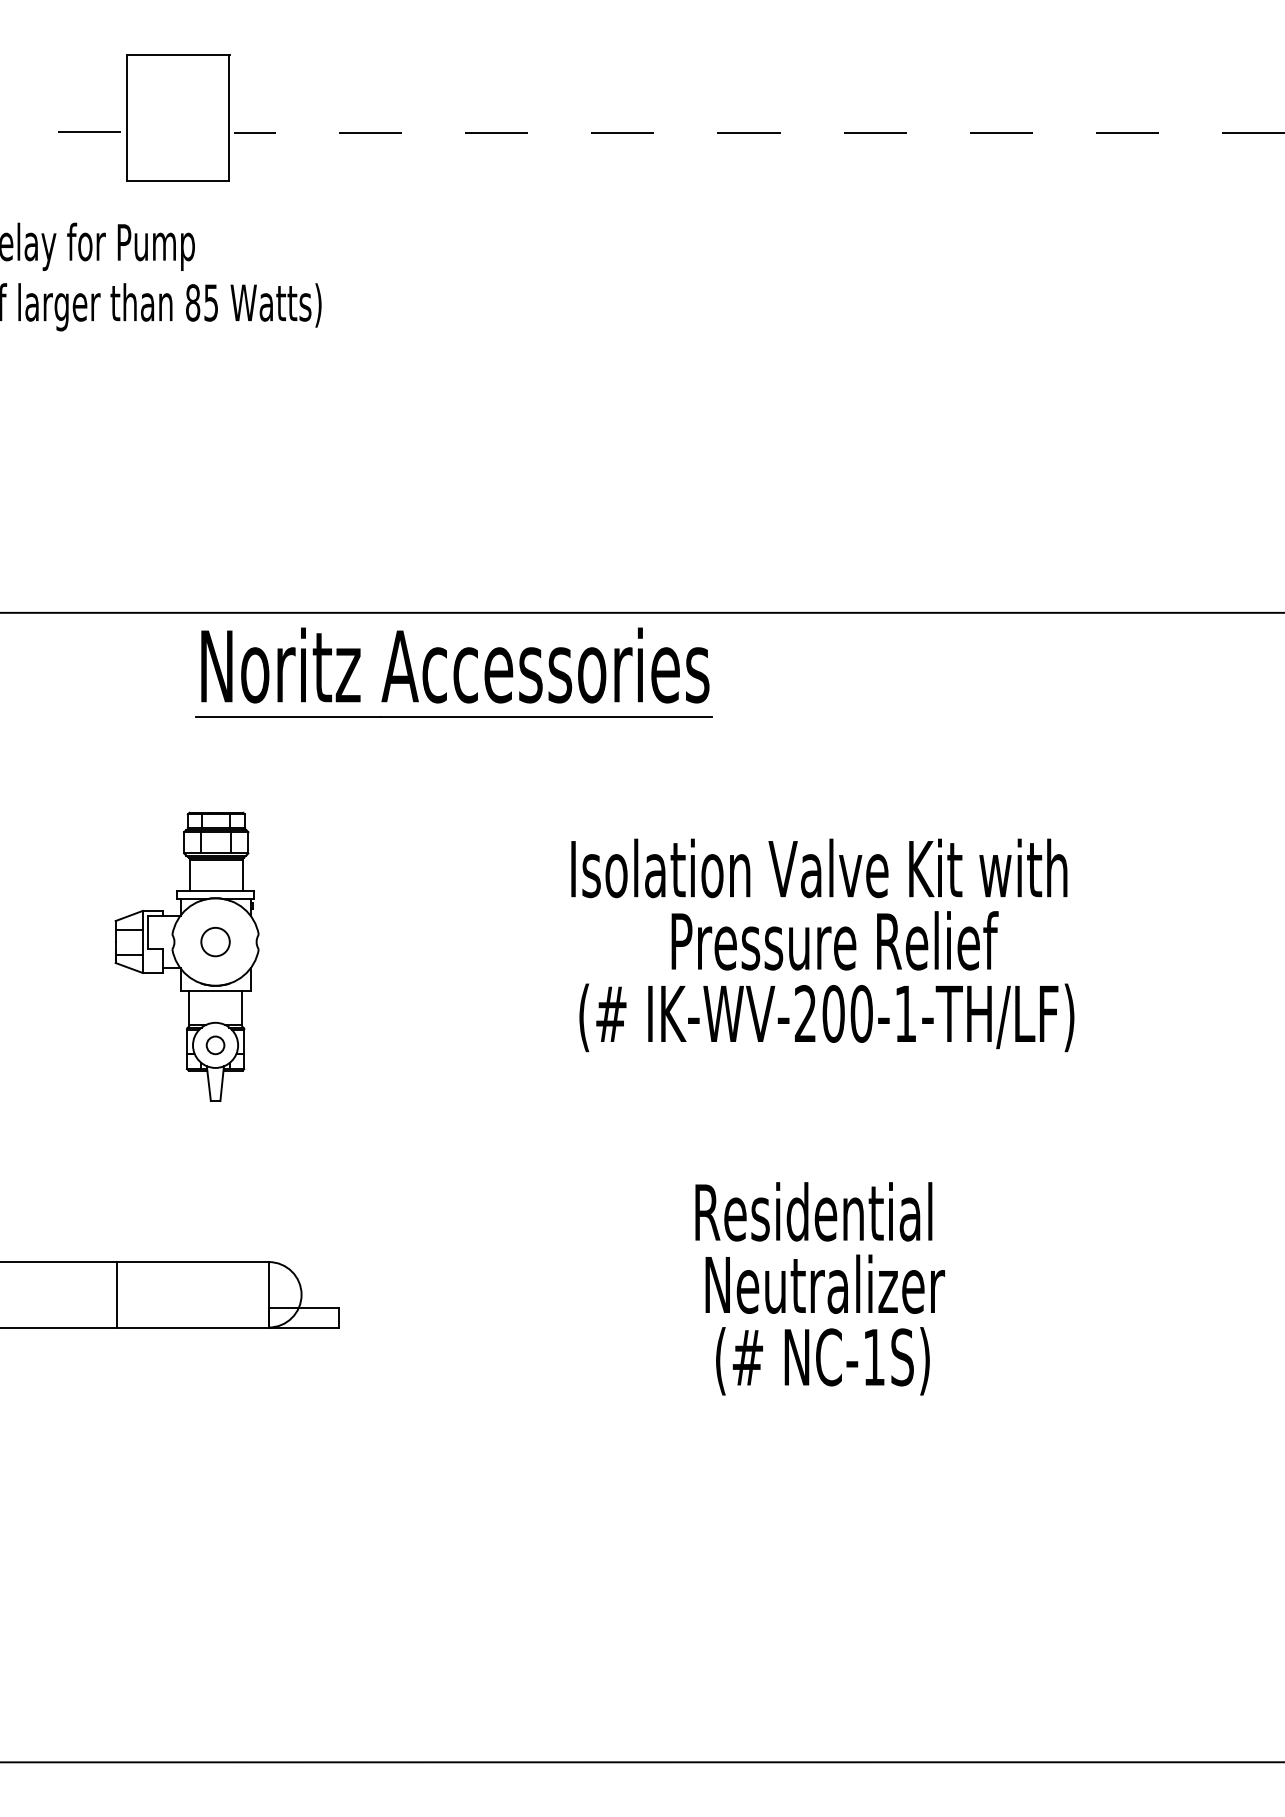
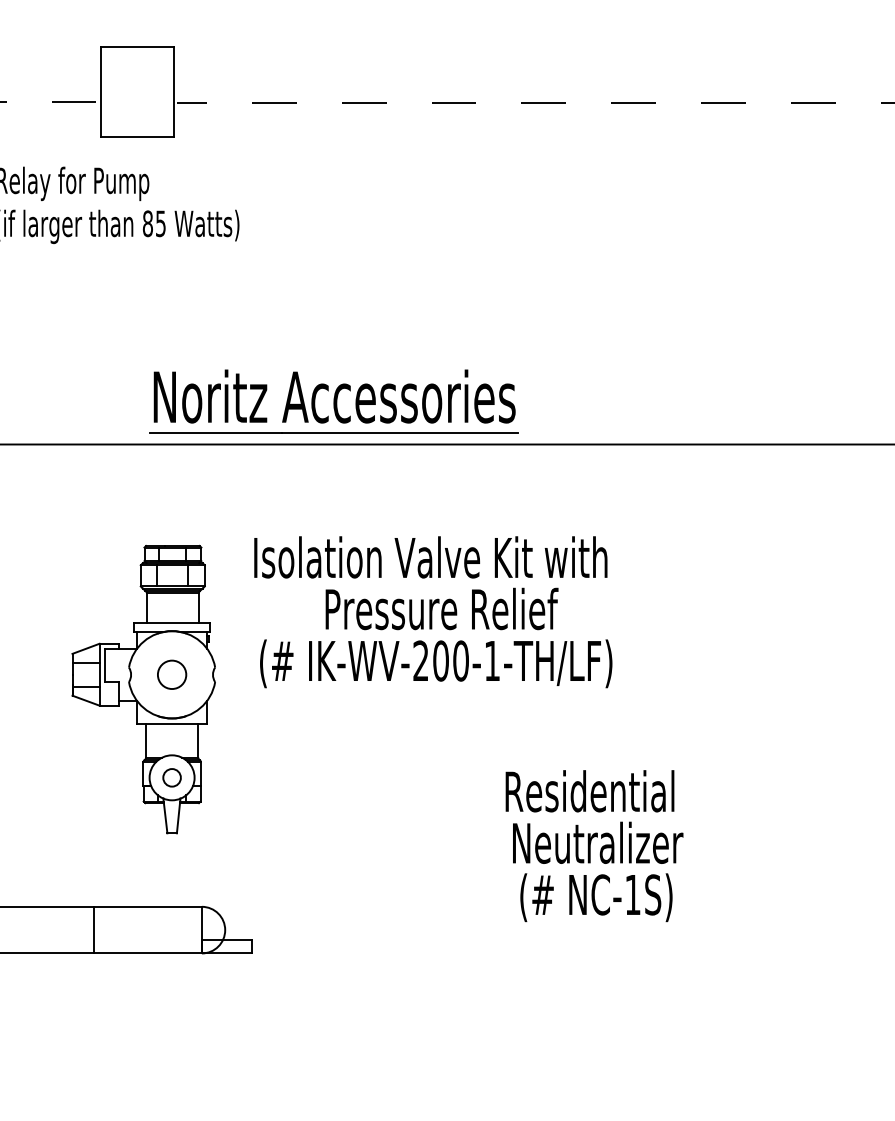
part: (453, 672) -> (333, 401), moved
text: (822, 945) -> (433, 612), moved
part: (186, 956) -> (143, 689), size x1.4
text: (819, 1288) -> (594, 845), moved

